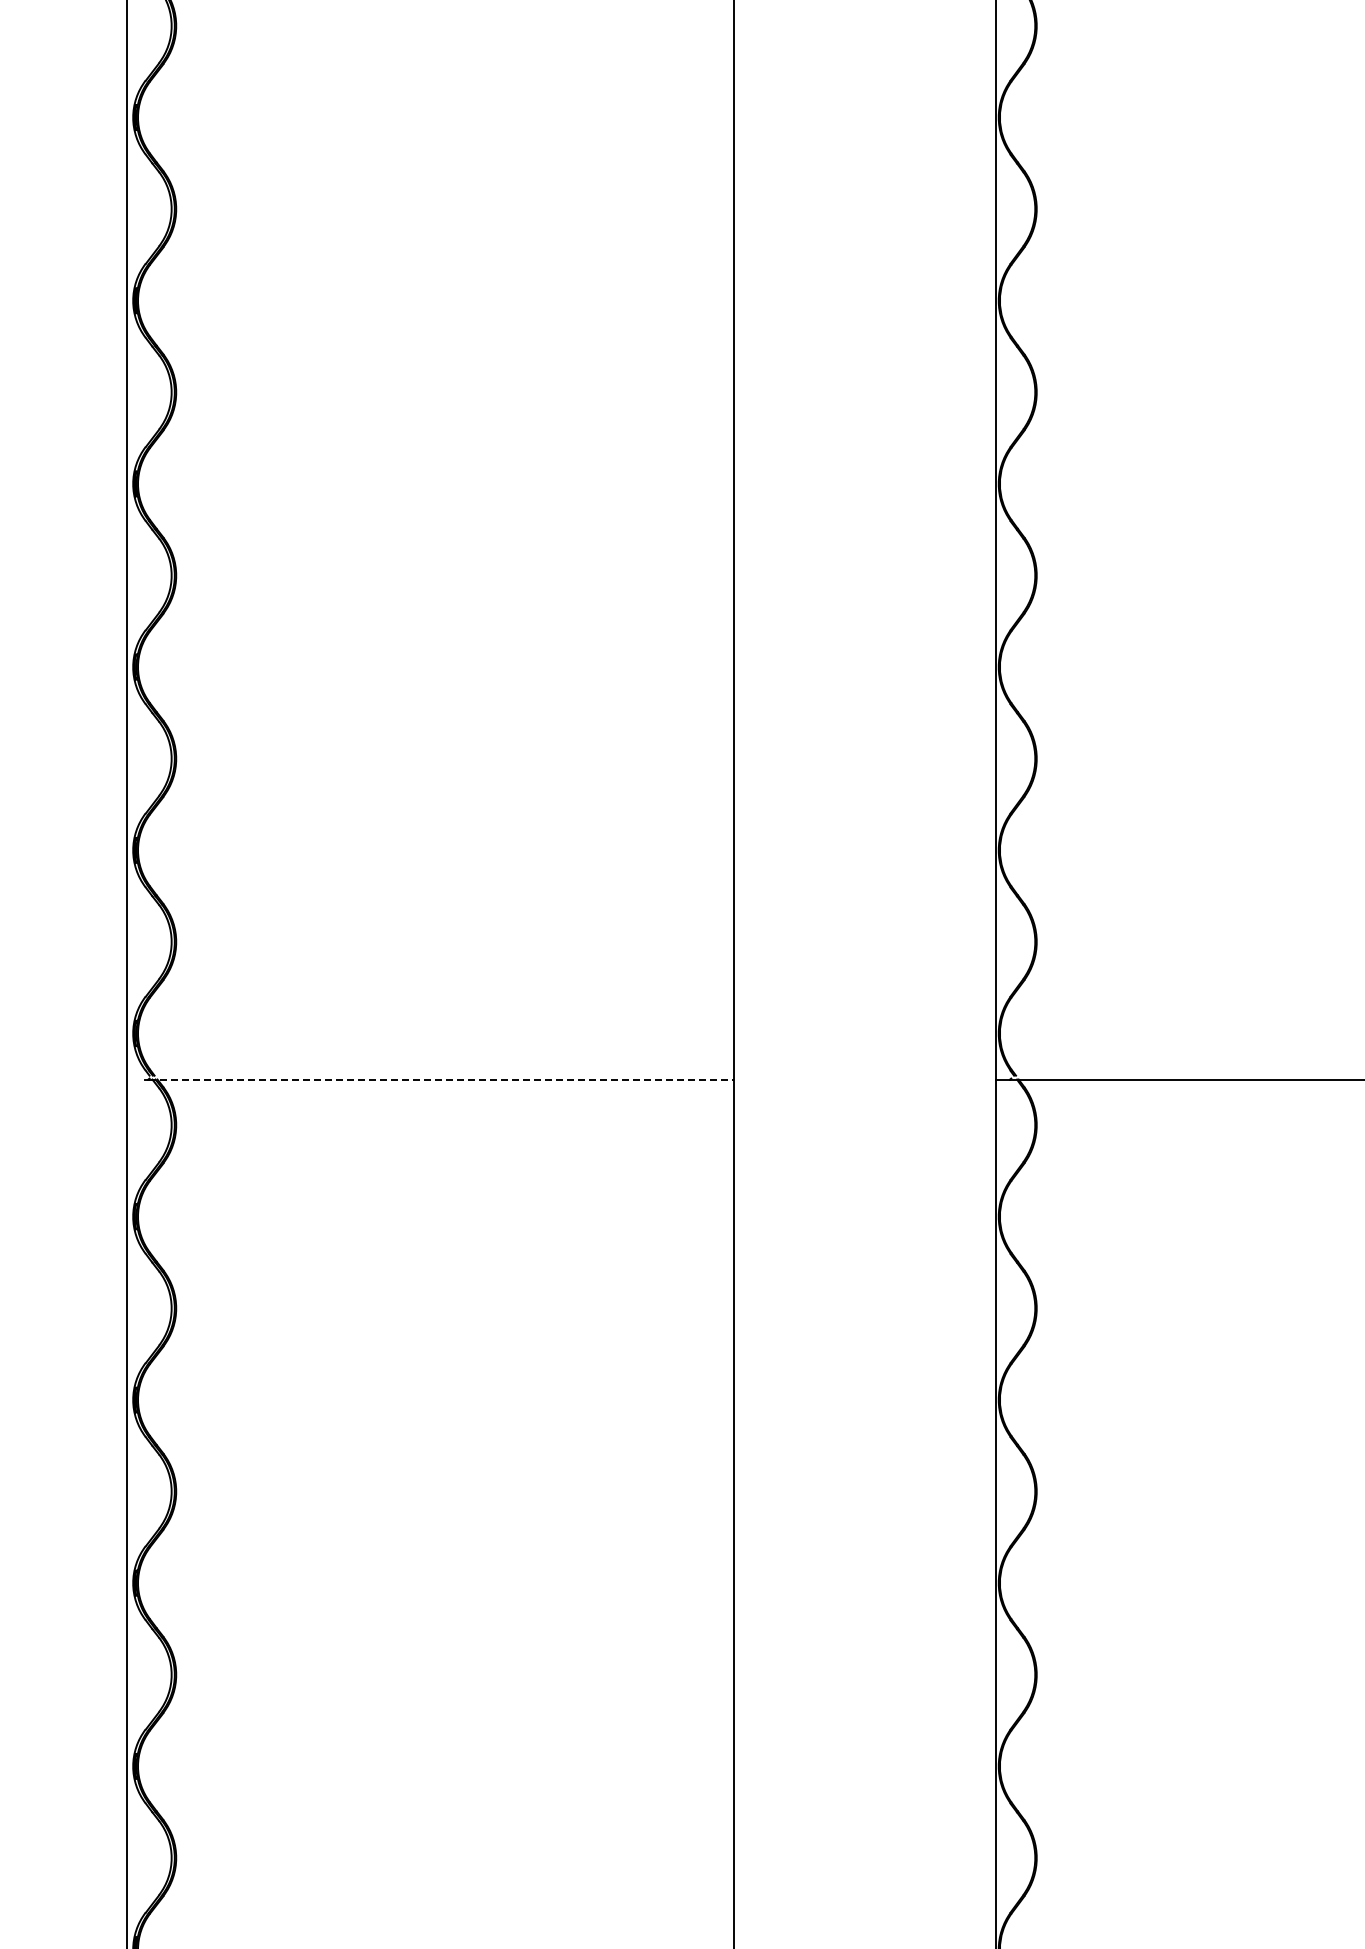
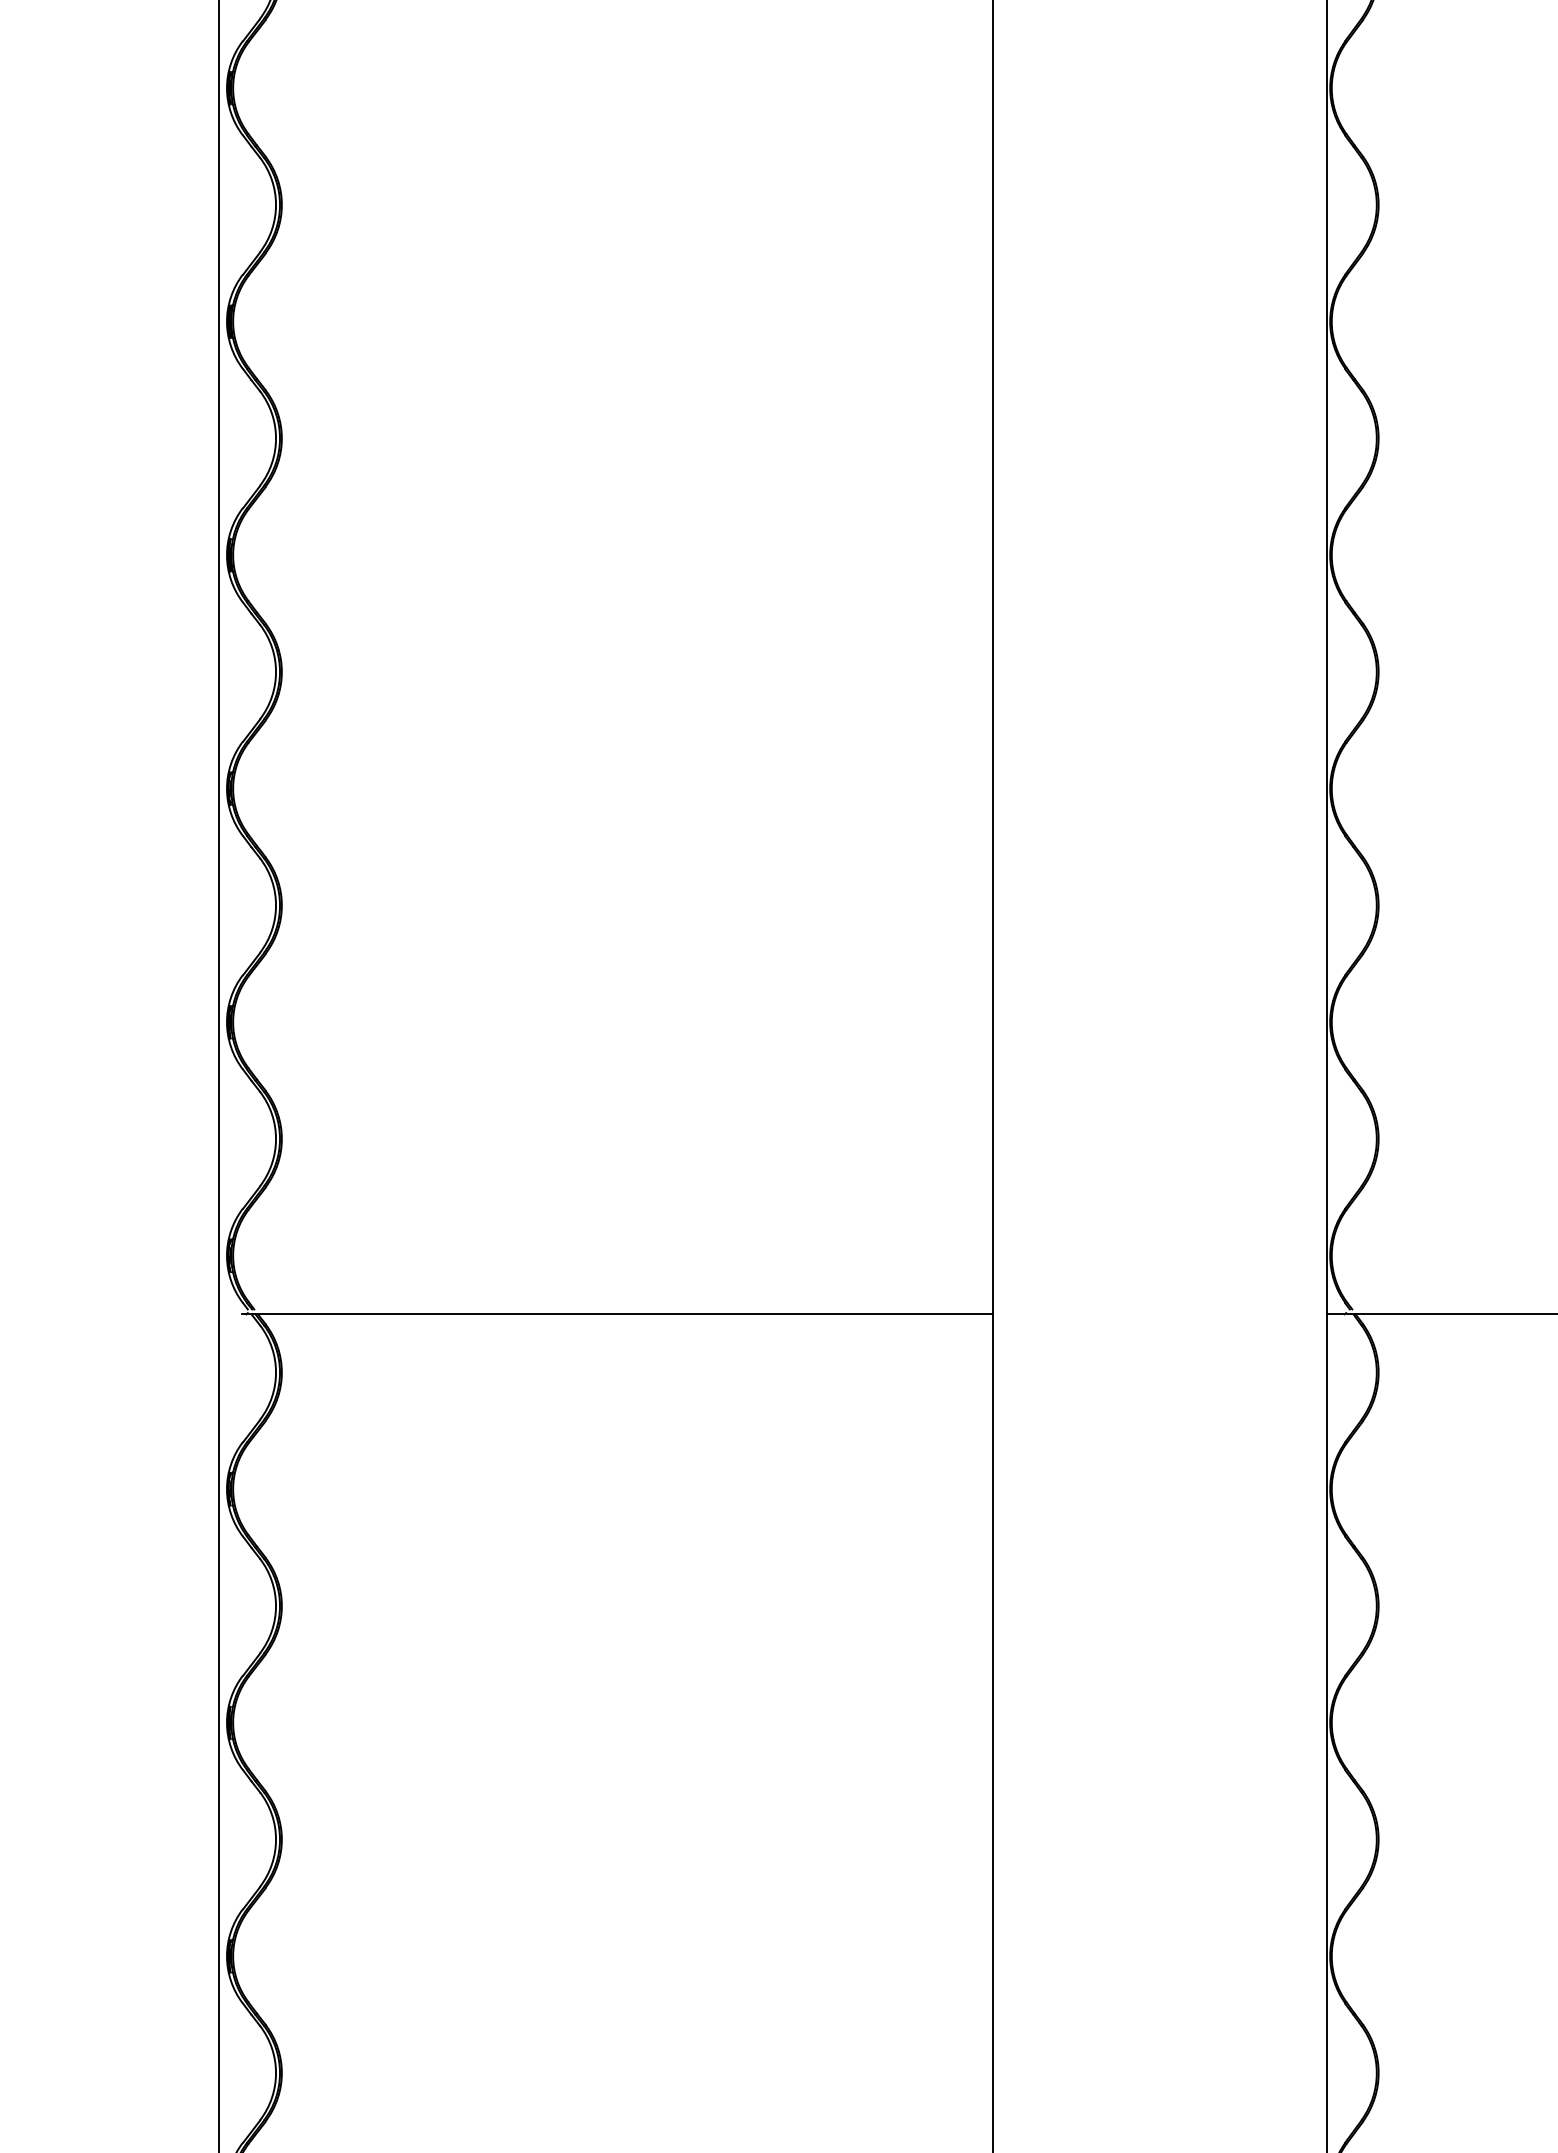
line: (441, 1079) -> (619, 1314), dashed -> solid

